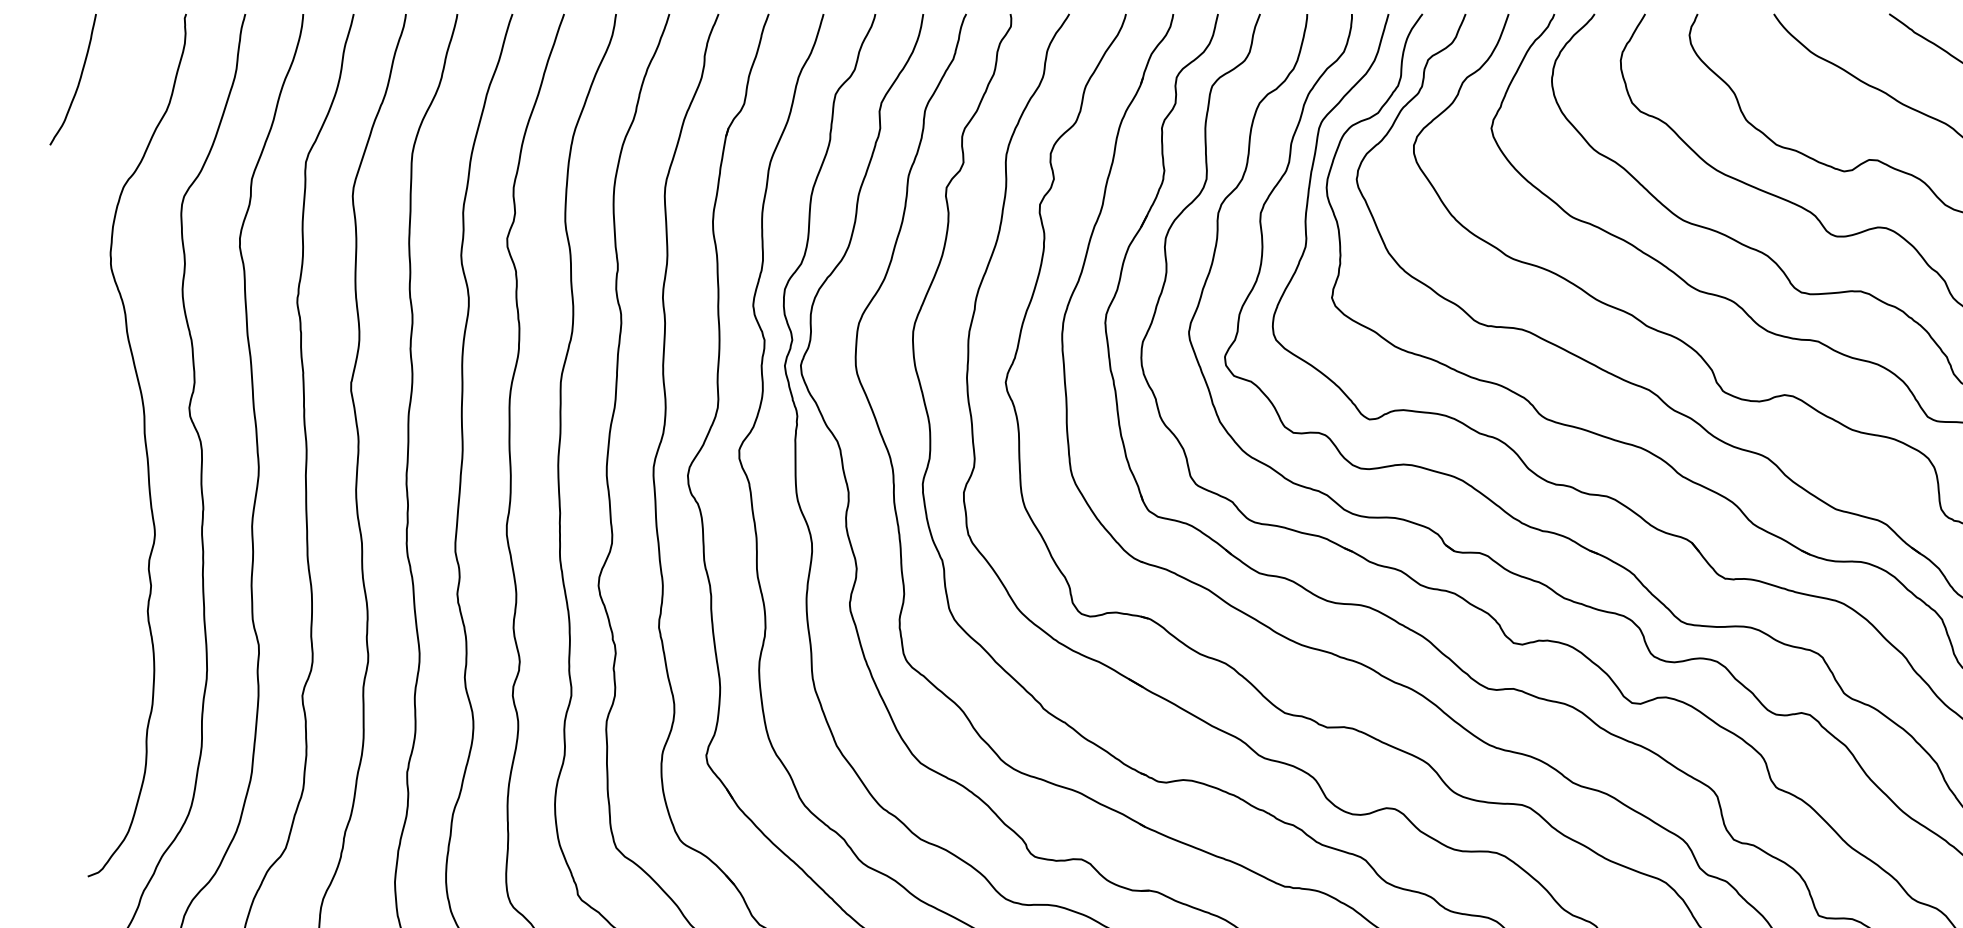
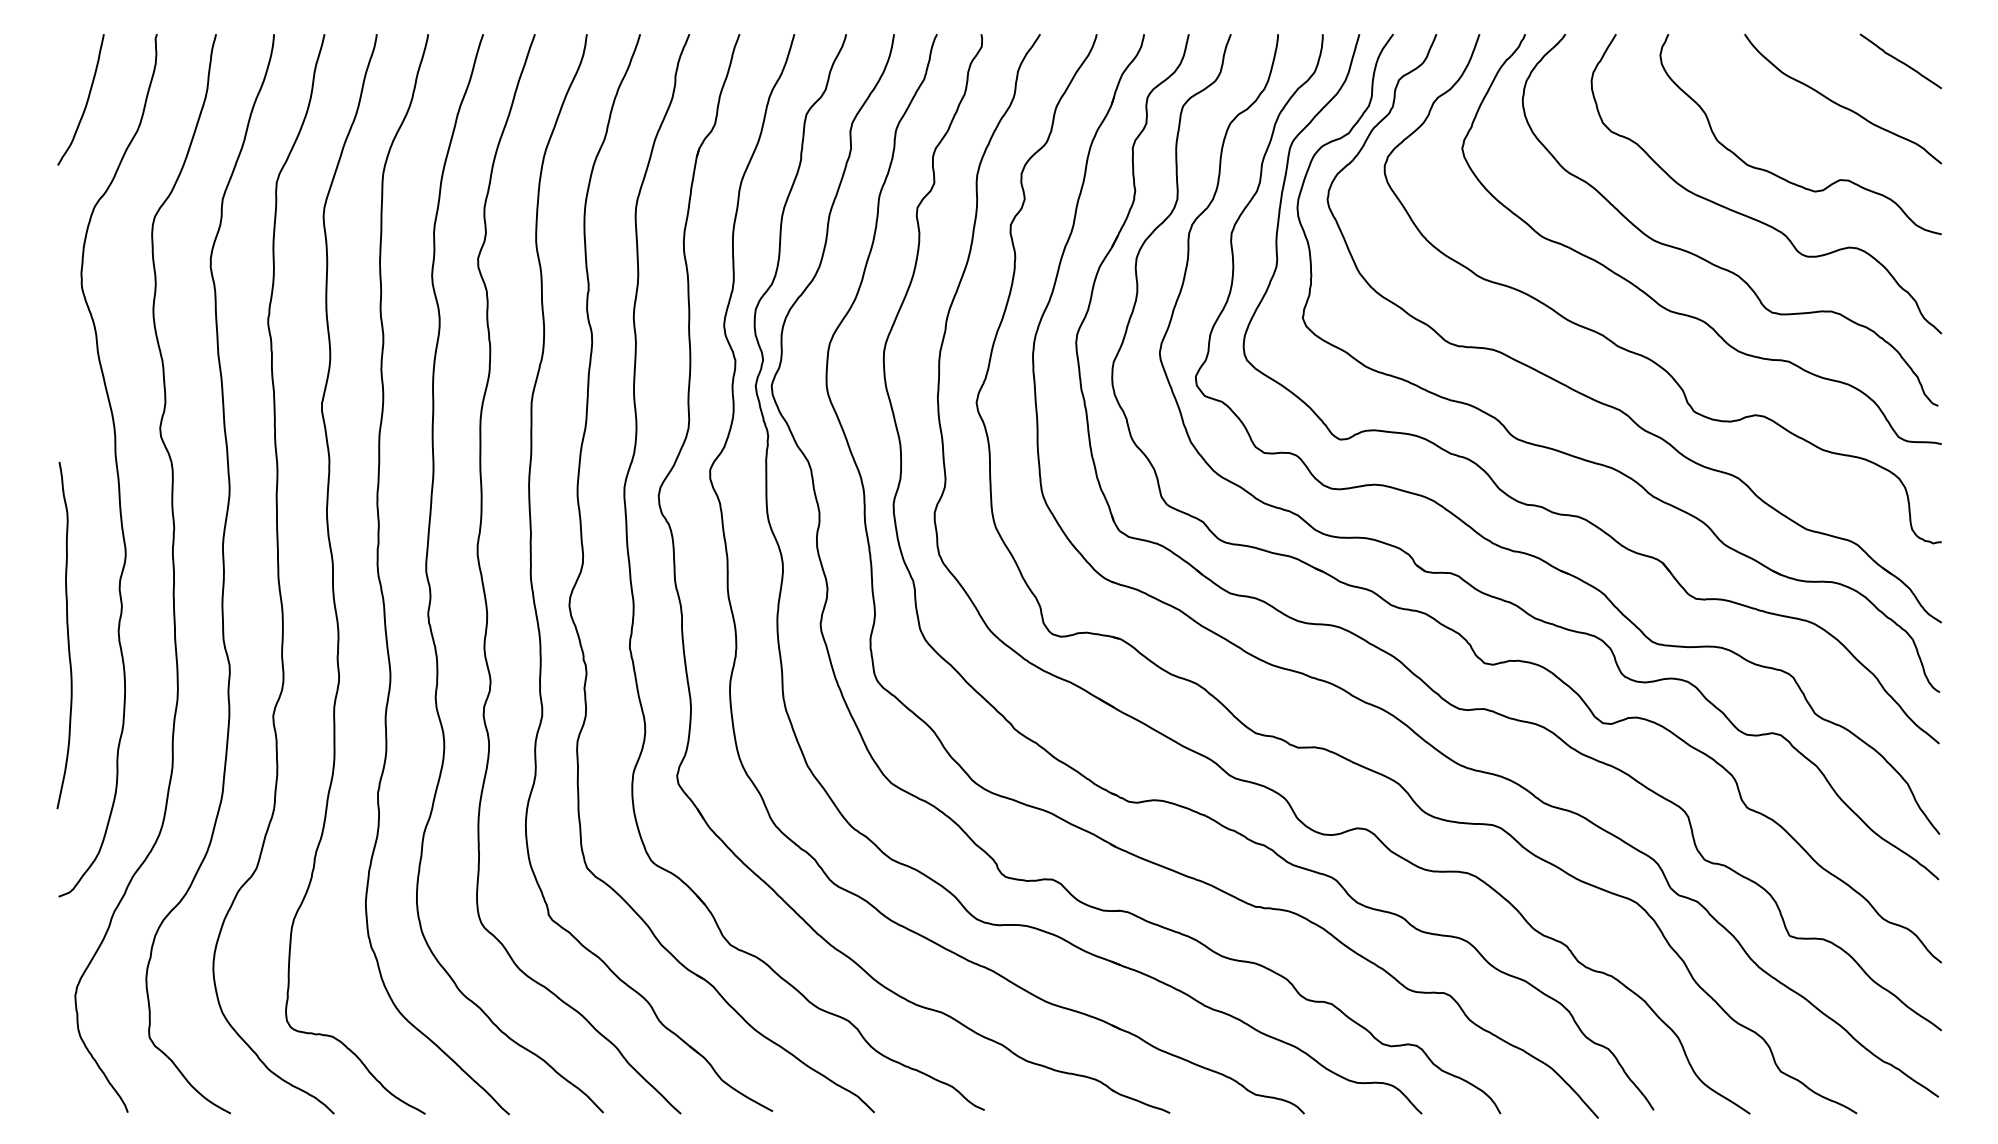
curve: (78, 80) -> (86, 100), moved
curve: (96, 615) -> (67, 635), added

